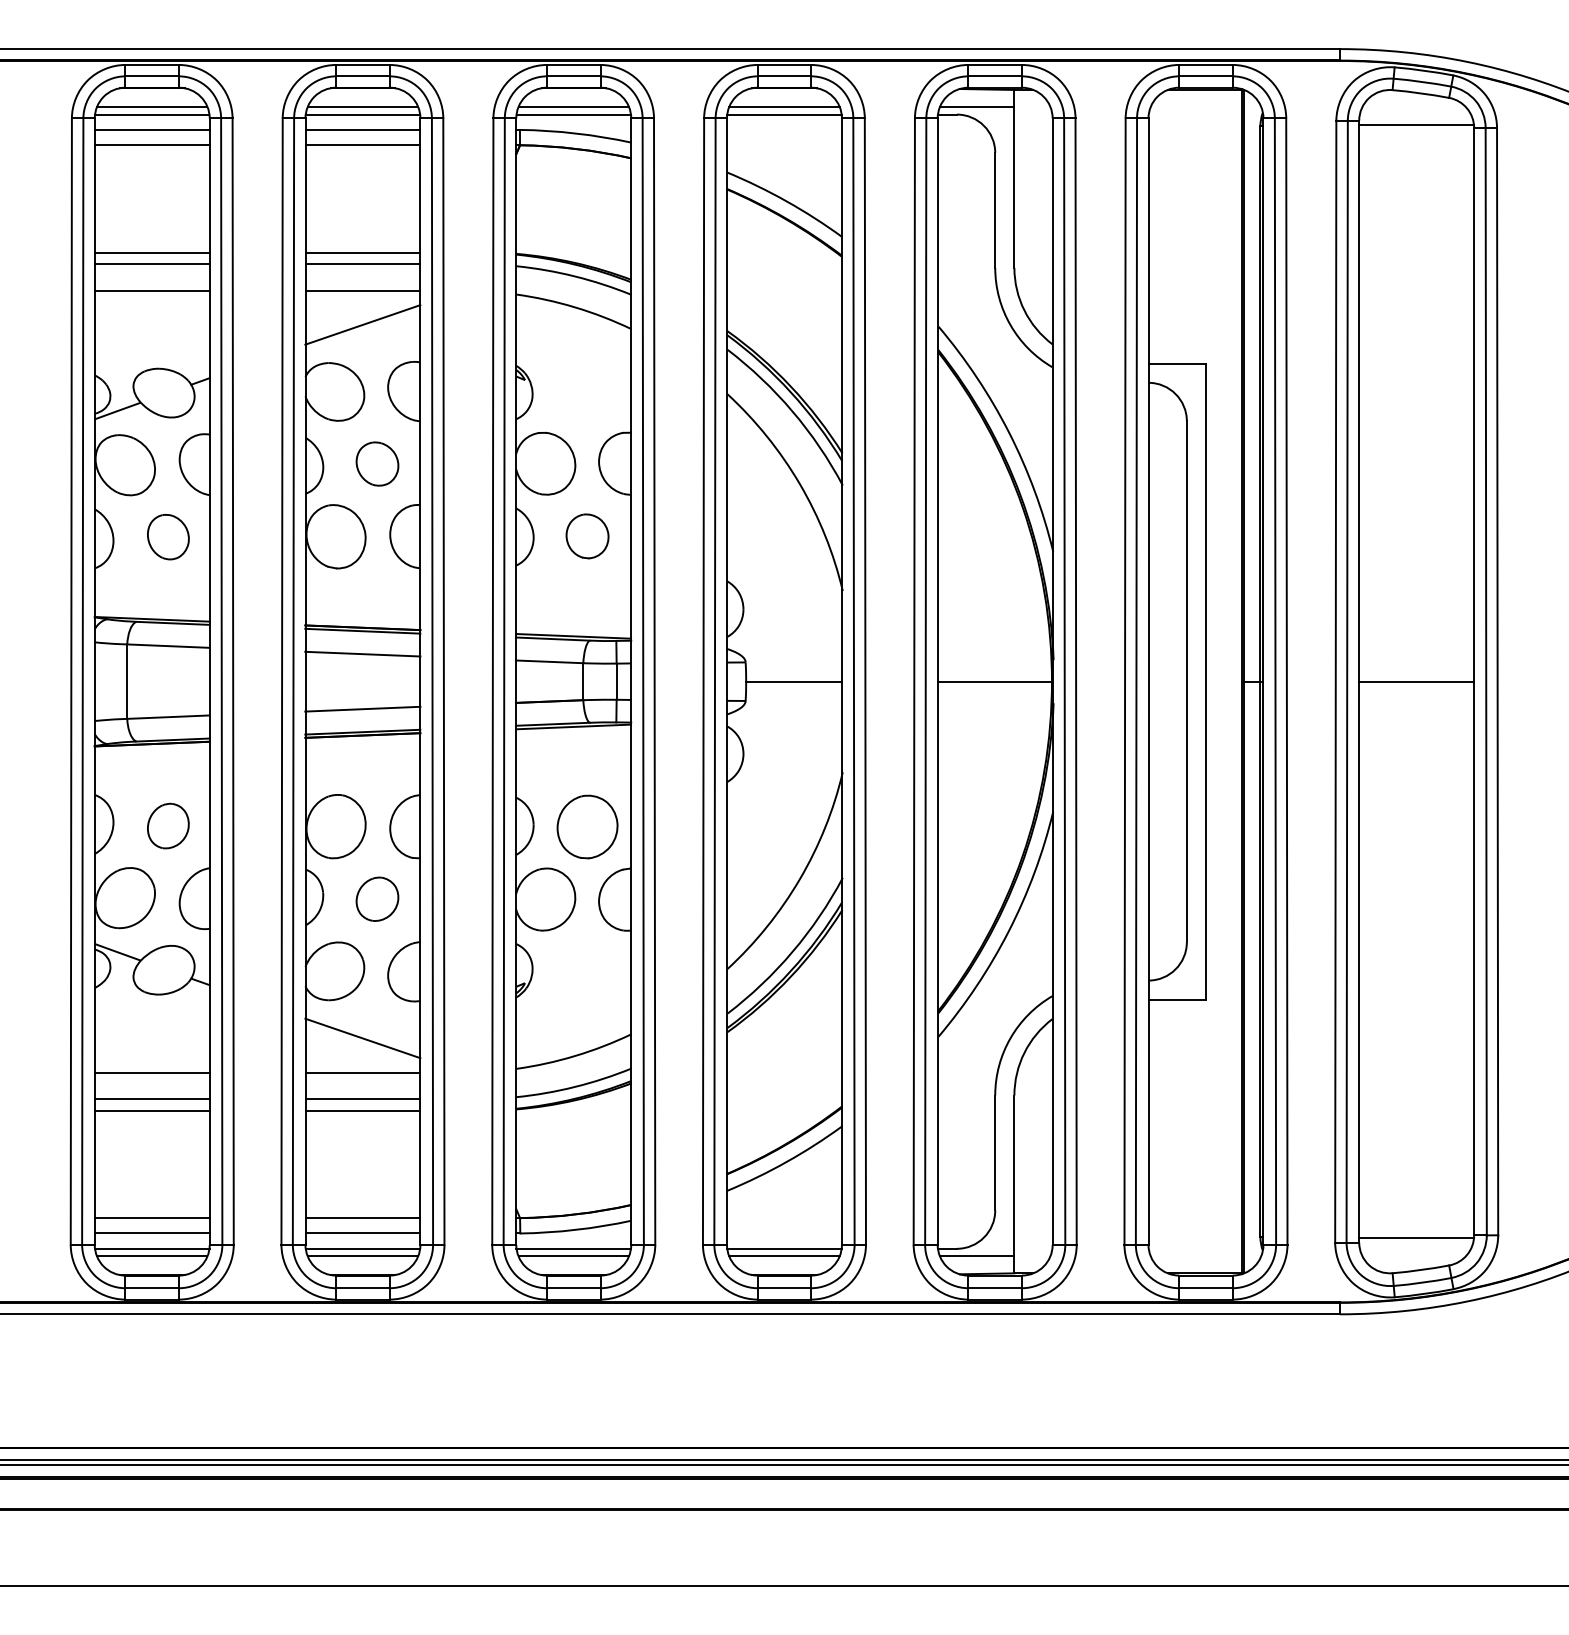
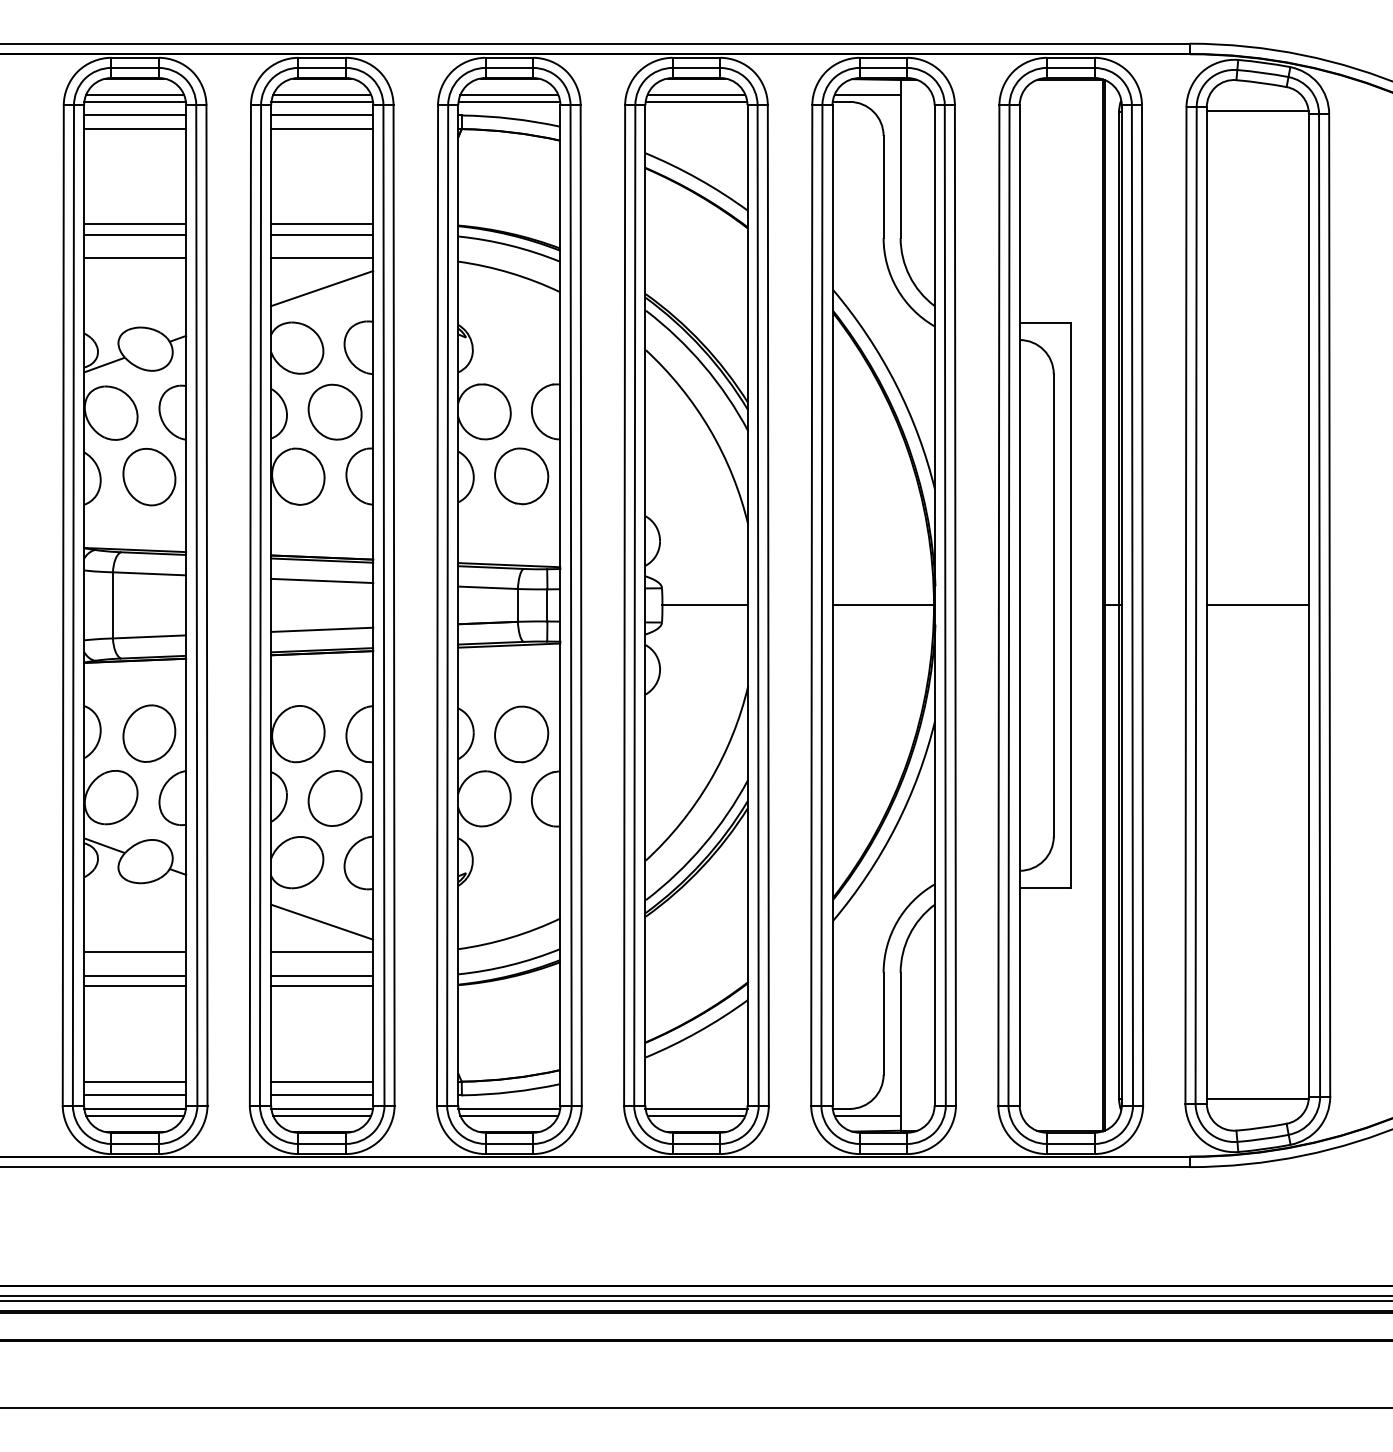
part: (377, 463) -> (335, 411), size x1.43
part: (168, 536) -> (149, 476), size x1.43
part: (587, 536) -> (521, 476), size x1.43
part: (168, 825) -> (149, 733), size x1.43
part: (377, 899) -> (335, 798), size x1.43

